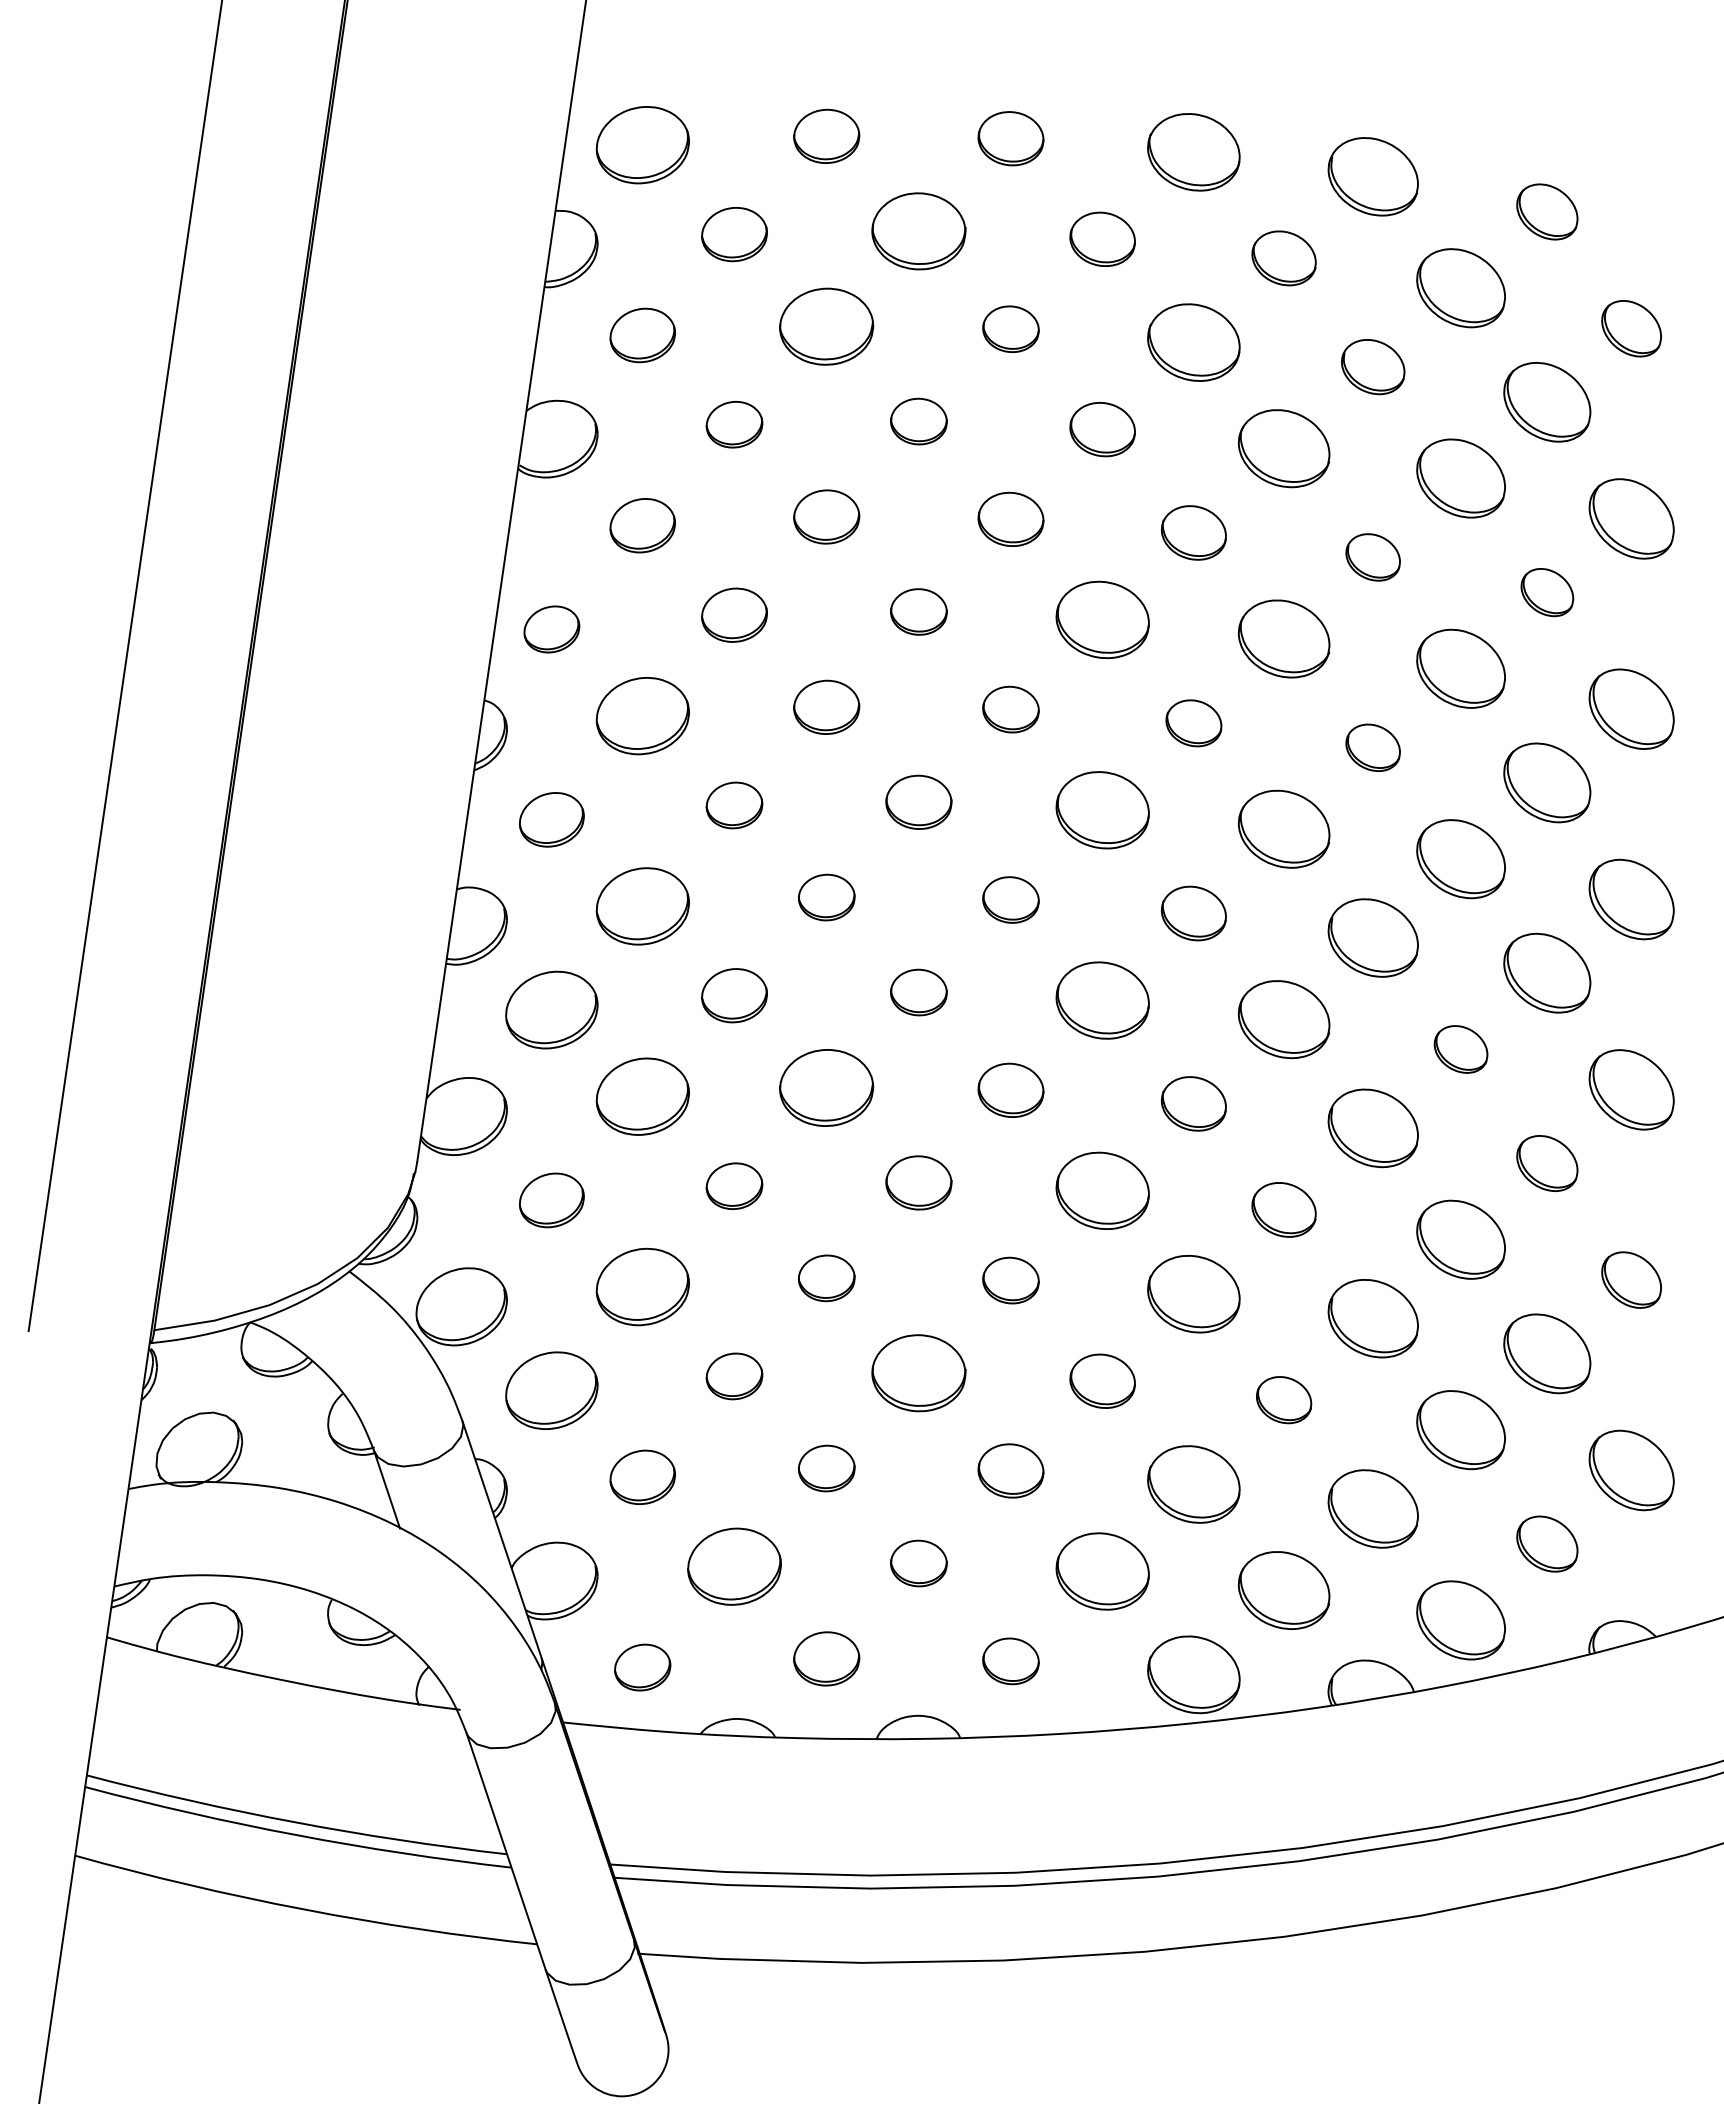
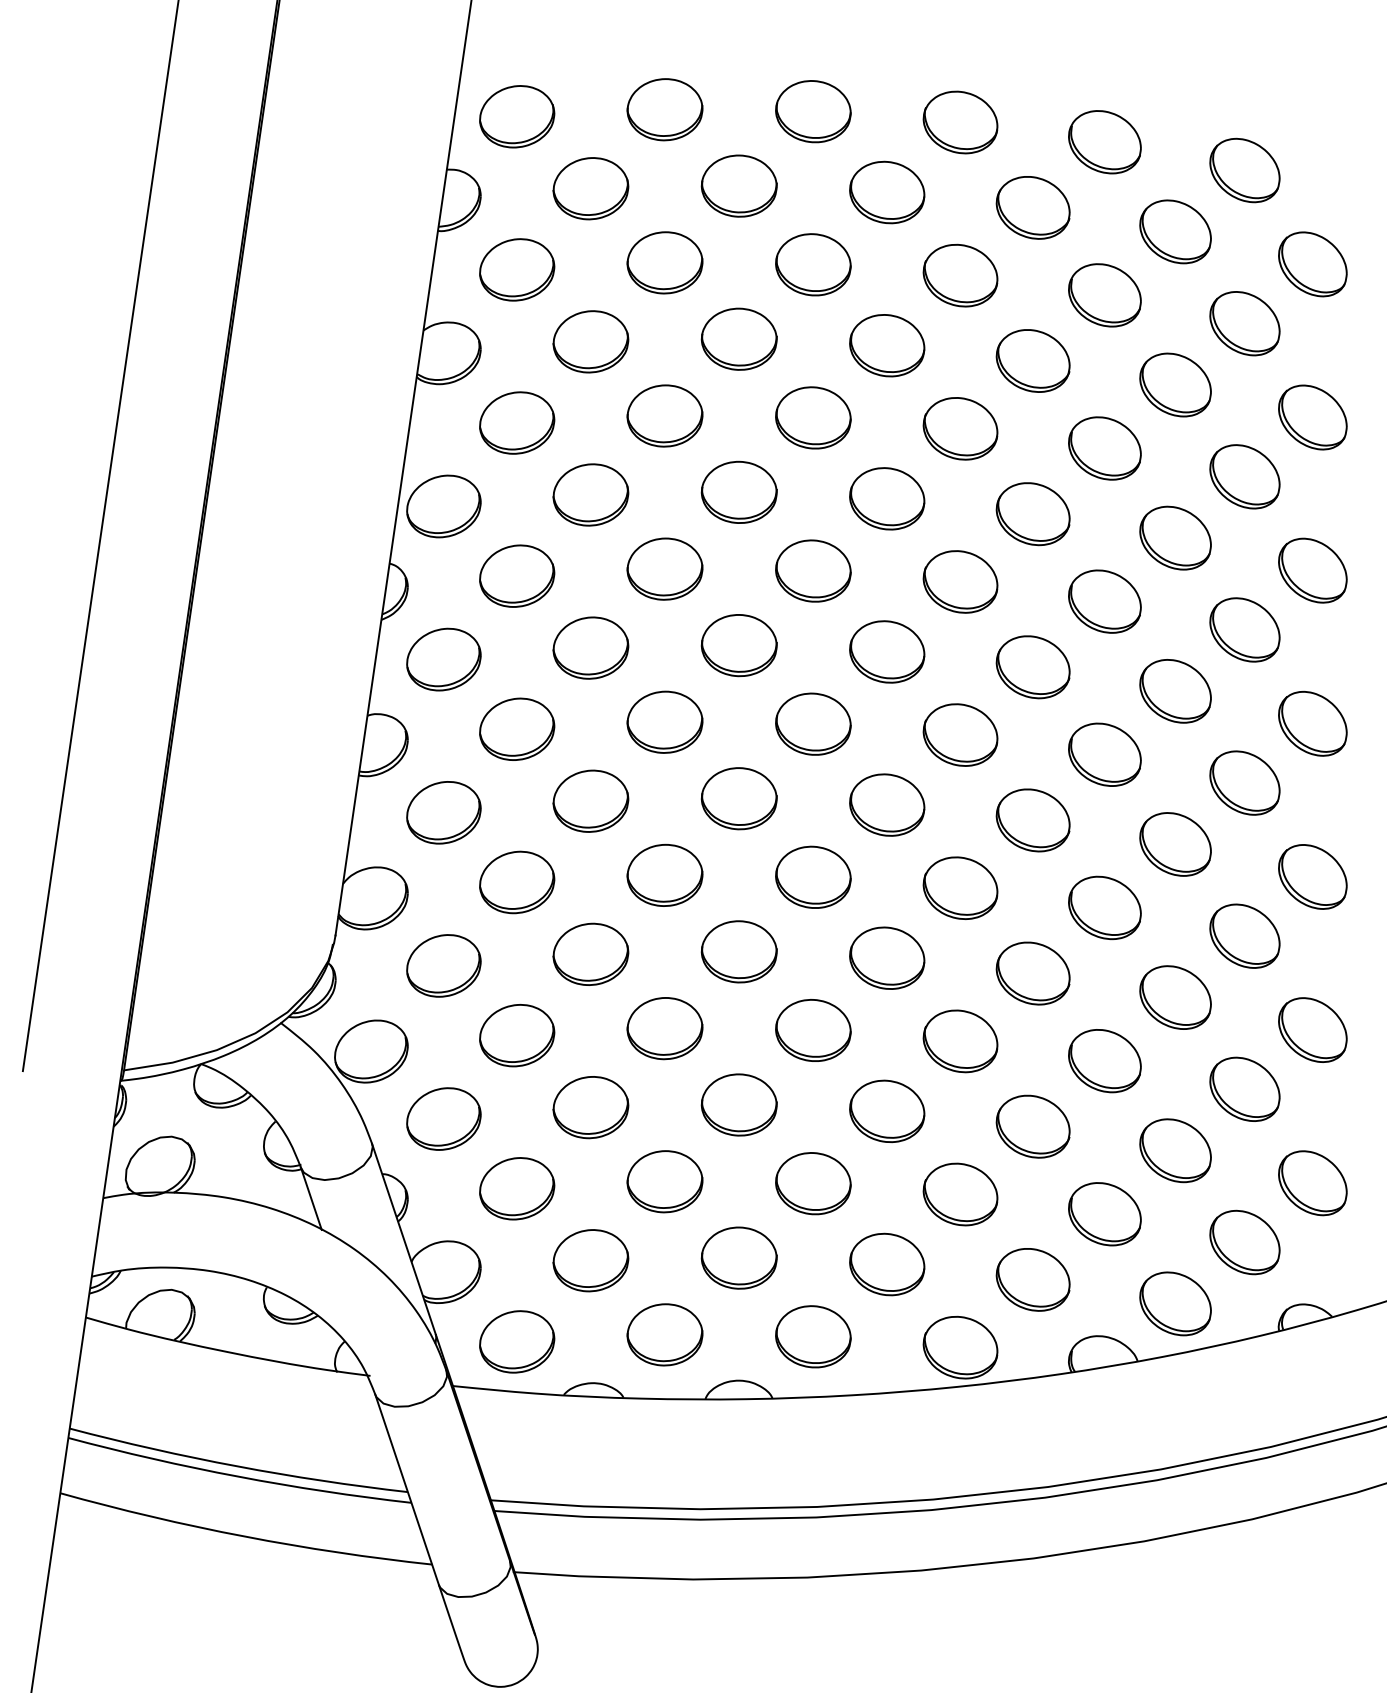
part: (826, 136) -> (664, 109), size x1.43
part: (1010, 138) -> (812, 111), size x1.43
part: (1547, 211) -> (1245, 170), size x1.43
part: (734, 234) -> (590, 188), size x1.43
part: (1102, 239) -> (887, 192), size x1.43
part: (1283, 258) -> (1032, 207), size x1.43
part: (1631, 328) -> (1312, 264), size x1.43
part: (1010, 329) -> (812, 265), size x1.67
part: (642, 335) -> (516, 269), size x1.43
part: (1372, 366) -> (1104, 294), size x1.43
part: (918, 421) -> (738, 339), size x1.67
part: (734, 424) -> (590, 341), size x1.67
part: (1102, 429) -> (887, 345), size x1.43
part: (826, 516) -> (664, 415), size x1.43
part: (1010, 519) -> (812, 417), size x1.43
part: (642, 525) -> (516, 422), size x1.43
part: (1193, 532) -> (960, 428), size x1.43
part: (1372, 557) -> (1104, 448), size x1.67
part: (1547, 592) -> (1245, 476), size x1.67
part: (918, 611) -> (738, 492), size x1.67
part: (734, 615) -> (590, 495), size x1.43
part: (551, 629) -> (443, 506), size x1.67
part: (826, 707) -> (664, 569), size x1.43
part: (1010, 709) -> (812, 570), size x1.67
part: (1193, 723) -> (960, 582), size x1.67
part: (1372, 747) -> (1104, 601), size x1.67
part: (918, 802) -> (738, 645), size x1.43
part: (734, 805) -> (590, 648), size x1.67
part: (551, 819) -> (443, 659), size x1.43
part: (826, 897) -> (664, 722), size x1.67
part: (1010, 899) -> (812, 723), size x1.67
part: (1193, 913) -> (960, 735), size x1.43
part: (918, 992) -> (738, 798), size x1.67
part: (734, 995) -> (590, 801), size x1.43
part: (1460, 1049) -> (1175, 844), size x1.67
part: (1010, 1090) -> (812, 877), size x1.43
part: (1193, 1103) -> (960, 887), size x1.43
part: (1547, 1163) -> (1245, 936), size x1.43
part: (918, 1182) -> (738, 951), size x1.43
part: (734, 1186) -> (590, 954), size x1.67
part: (551, 1200) -> (443, 965), size x1.43
part: (1283, 1209) -> (1032, 973), size x1.43
part: (826, 1278) -> (664, 1028), size x1.67
part: (1631, 1279) -> (1312, 1029), size x1.43
part: (1010, 1280) -> (812, 1030), size x1.67
part: (734, 1376) -> (590, 1107), size x1.67
part: (1102, 1381) -> (887, 1111), size x1.43
part: (1283, 1399) -> (1032, 1126), size x1.67
part: (826, 1468) -> (664, 1181), size x1.67
part: (1010, 1470) -> (812, 1183), size x1.43
part: (642, 1477) -> (516, 1188), size x1.43
part: (1547, 1543) -> (1245, 1242), size x1.43
part: (918, 1563) -> (738, 1258), size x1.67
part: (826, 1658) -> (664, 1334), size x1.43
part: (1010, 1661) -> (812, 1336), size x1.67
part: (642, 1667) -> (516, 1341), size x1.67

